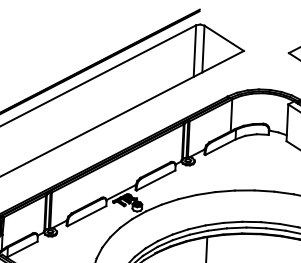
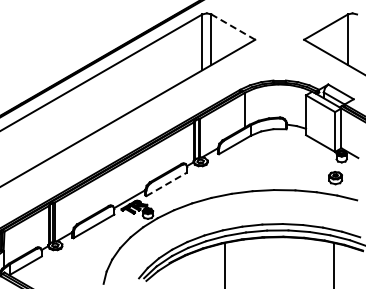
line: (223, 37) -> (232, 26), solid -> dashed
line: (155, 180) -> (166, 184), solid -> dashed

